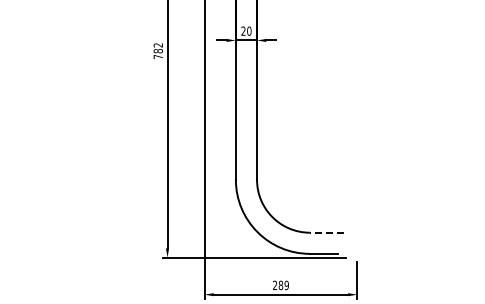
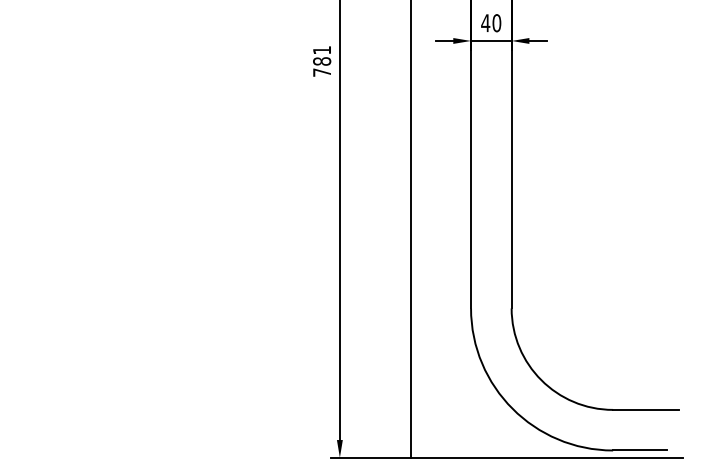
text: (243, 30) -> (485, 21), 20 -> 40
text: (157, 45) -> (320, 50), 782 -> 781
line: (326, 232) -> (644, 409), dashed -> solid

